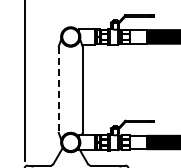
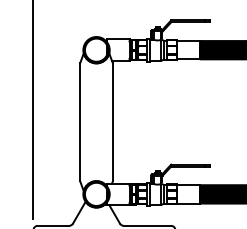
line: (58, 90) -> (79, 123), dashed -> solid

